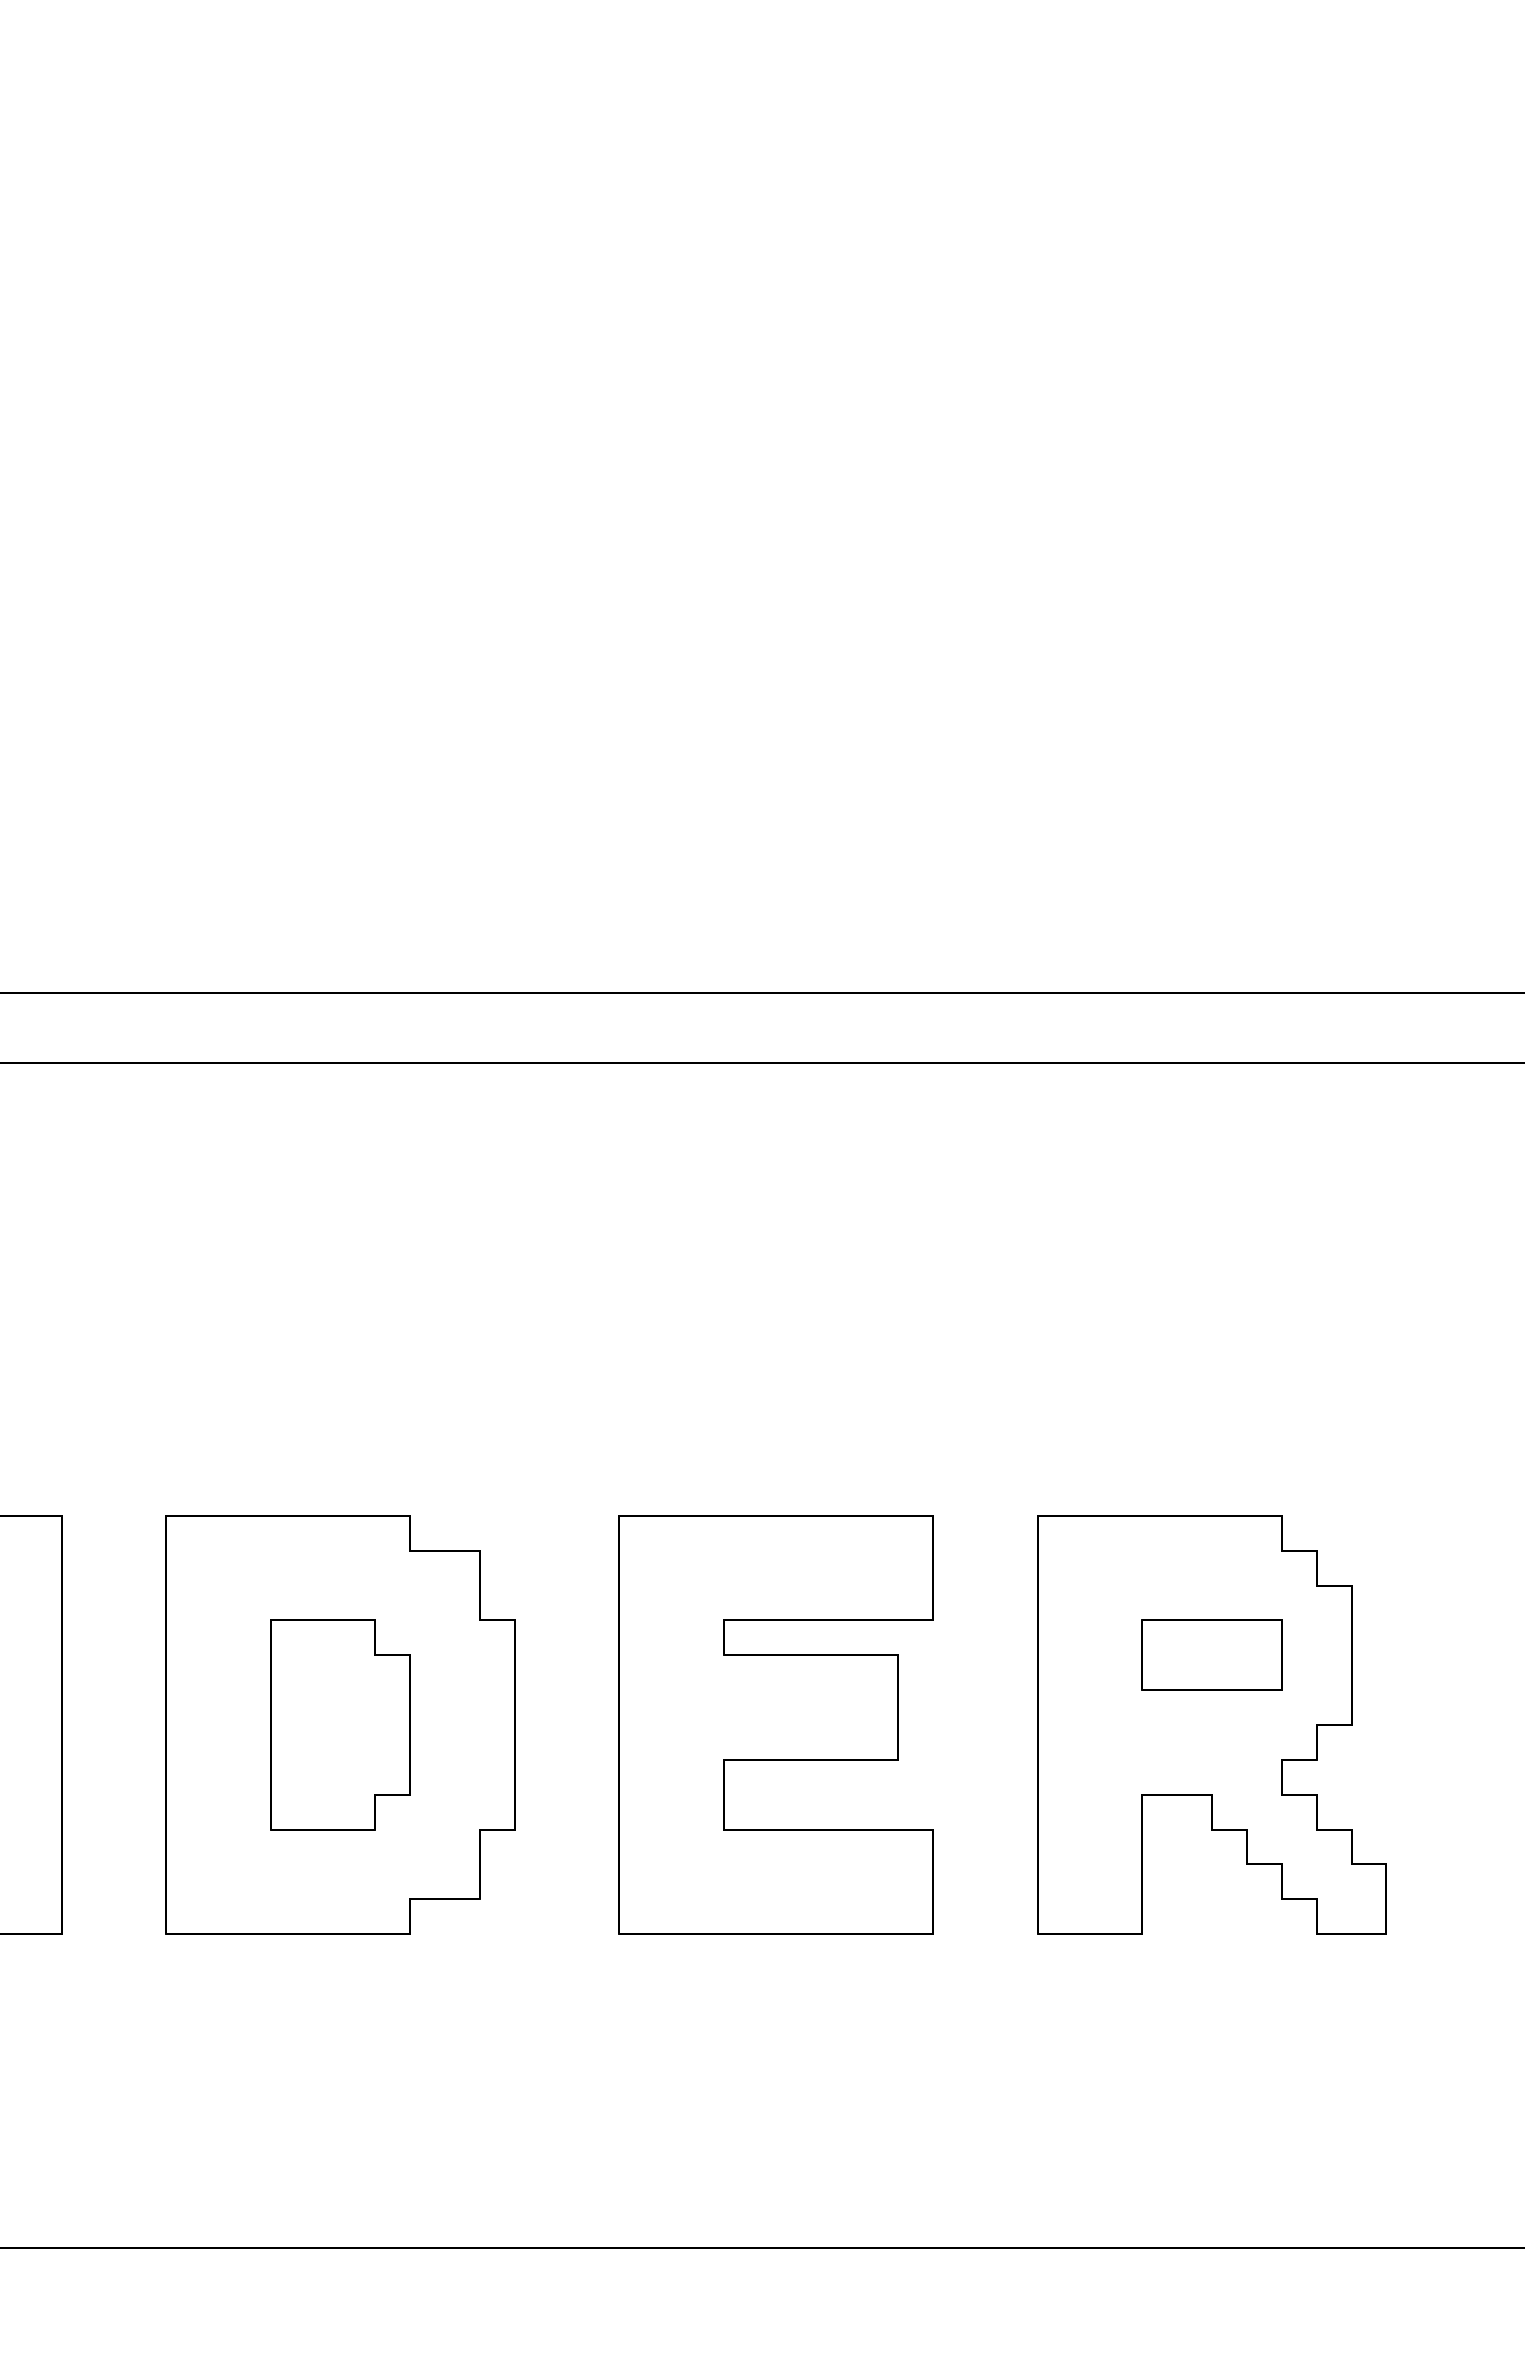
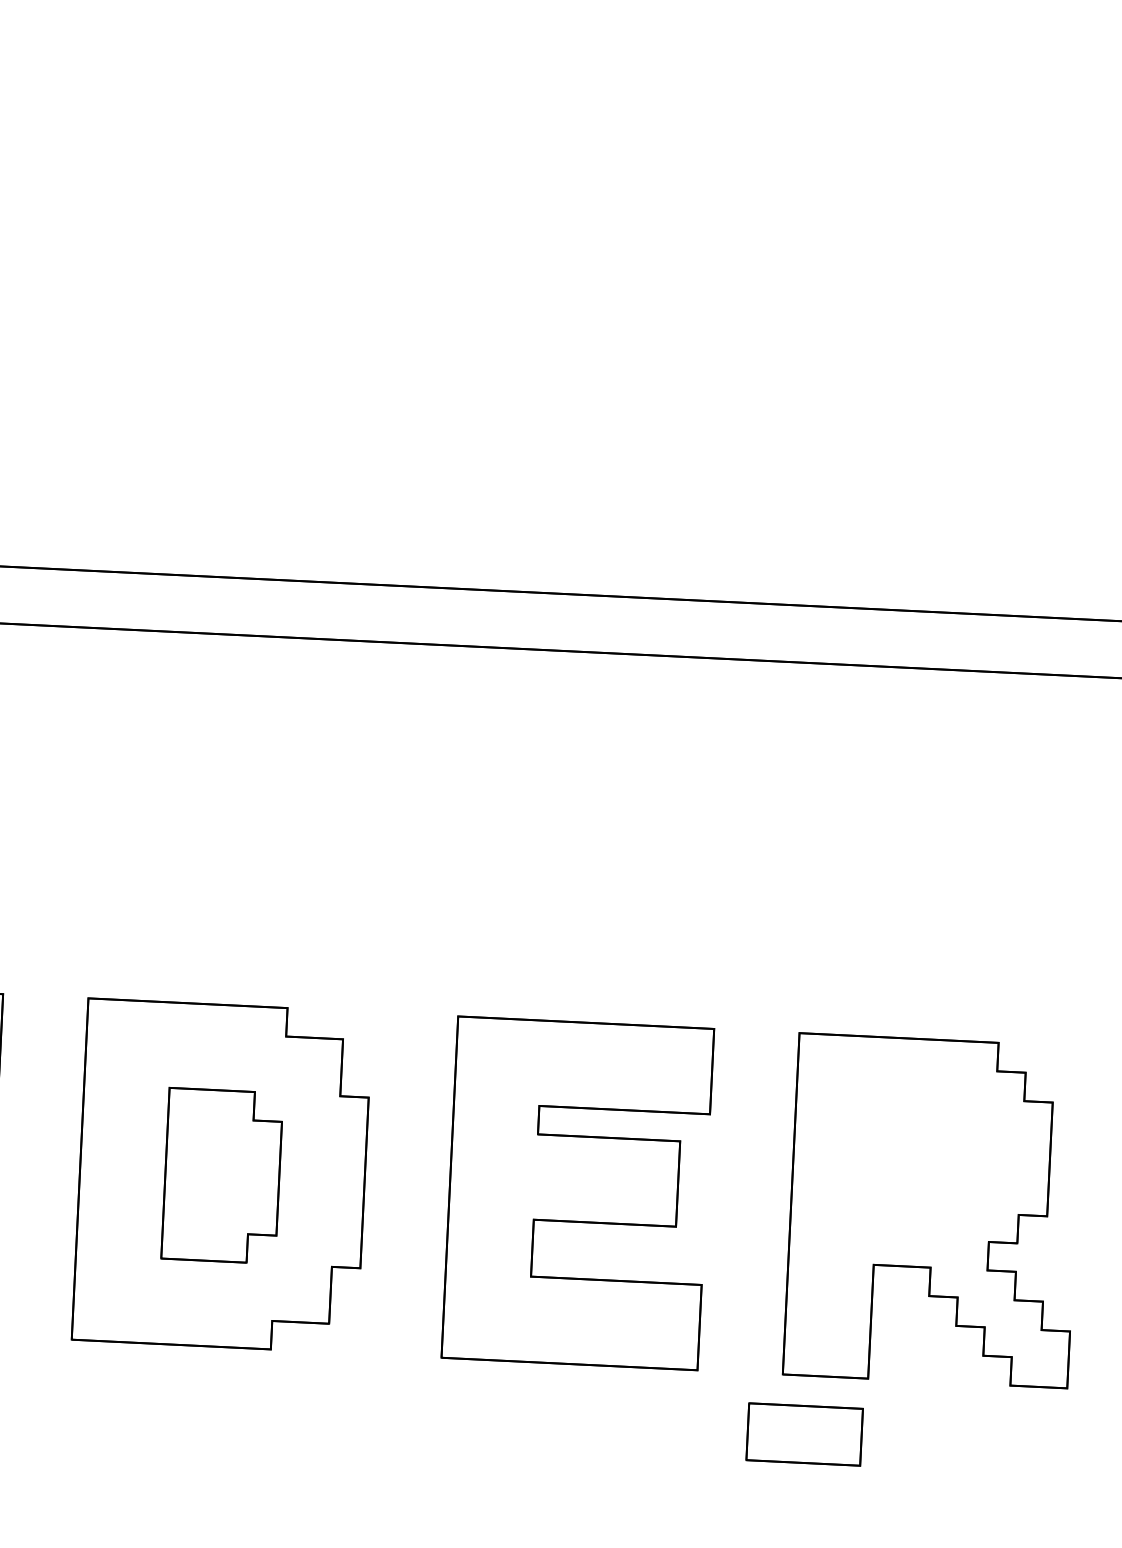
part: (1211, 1654) -> (804, 1433), moved

